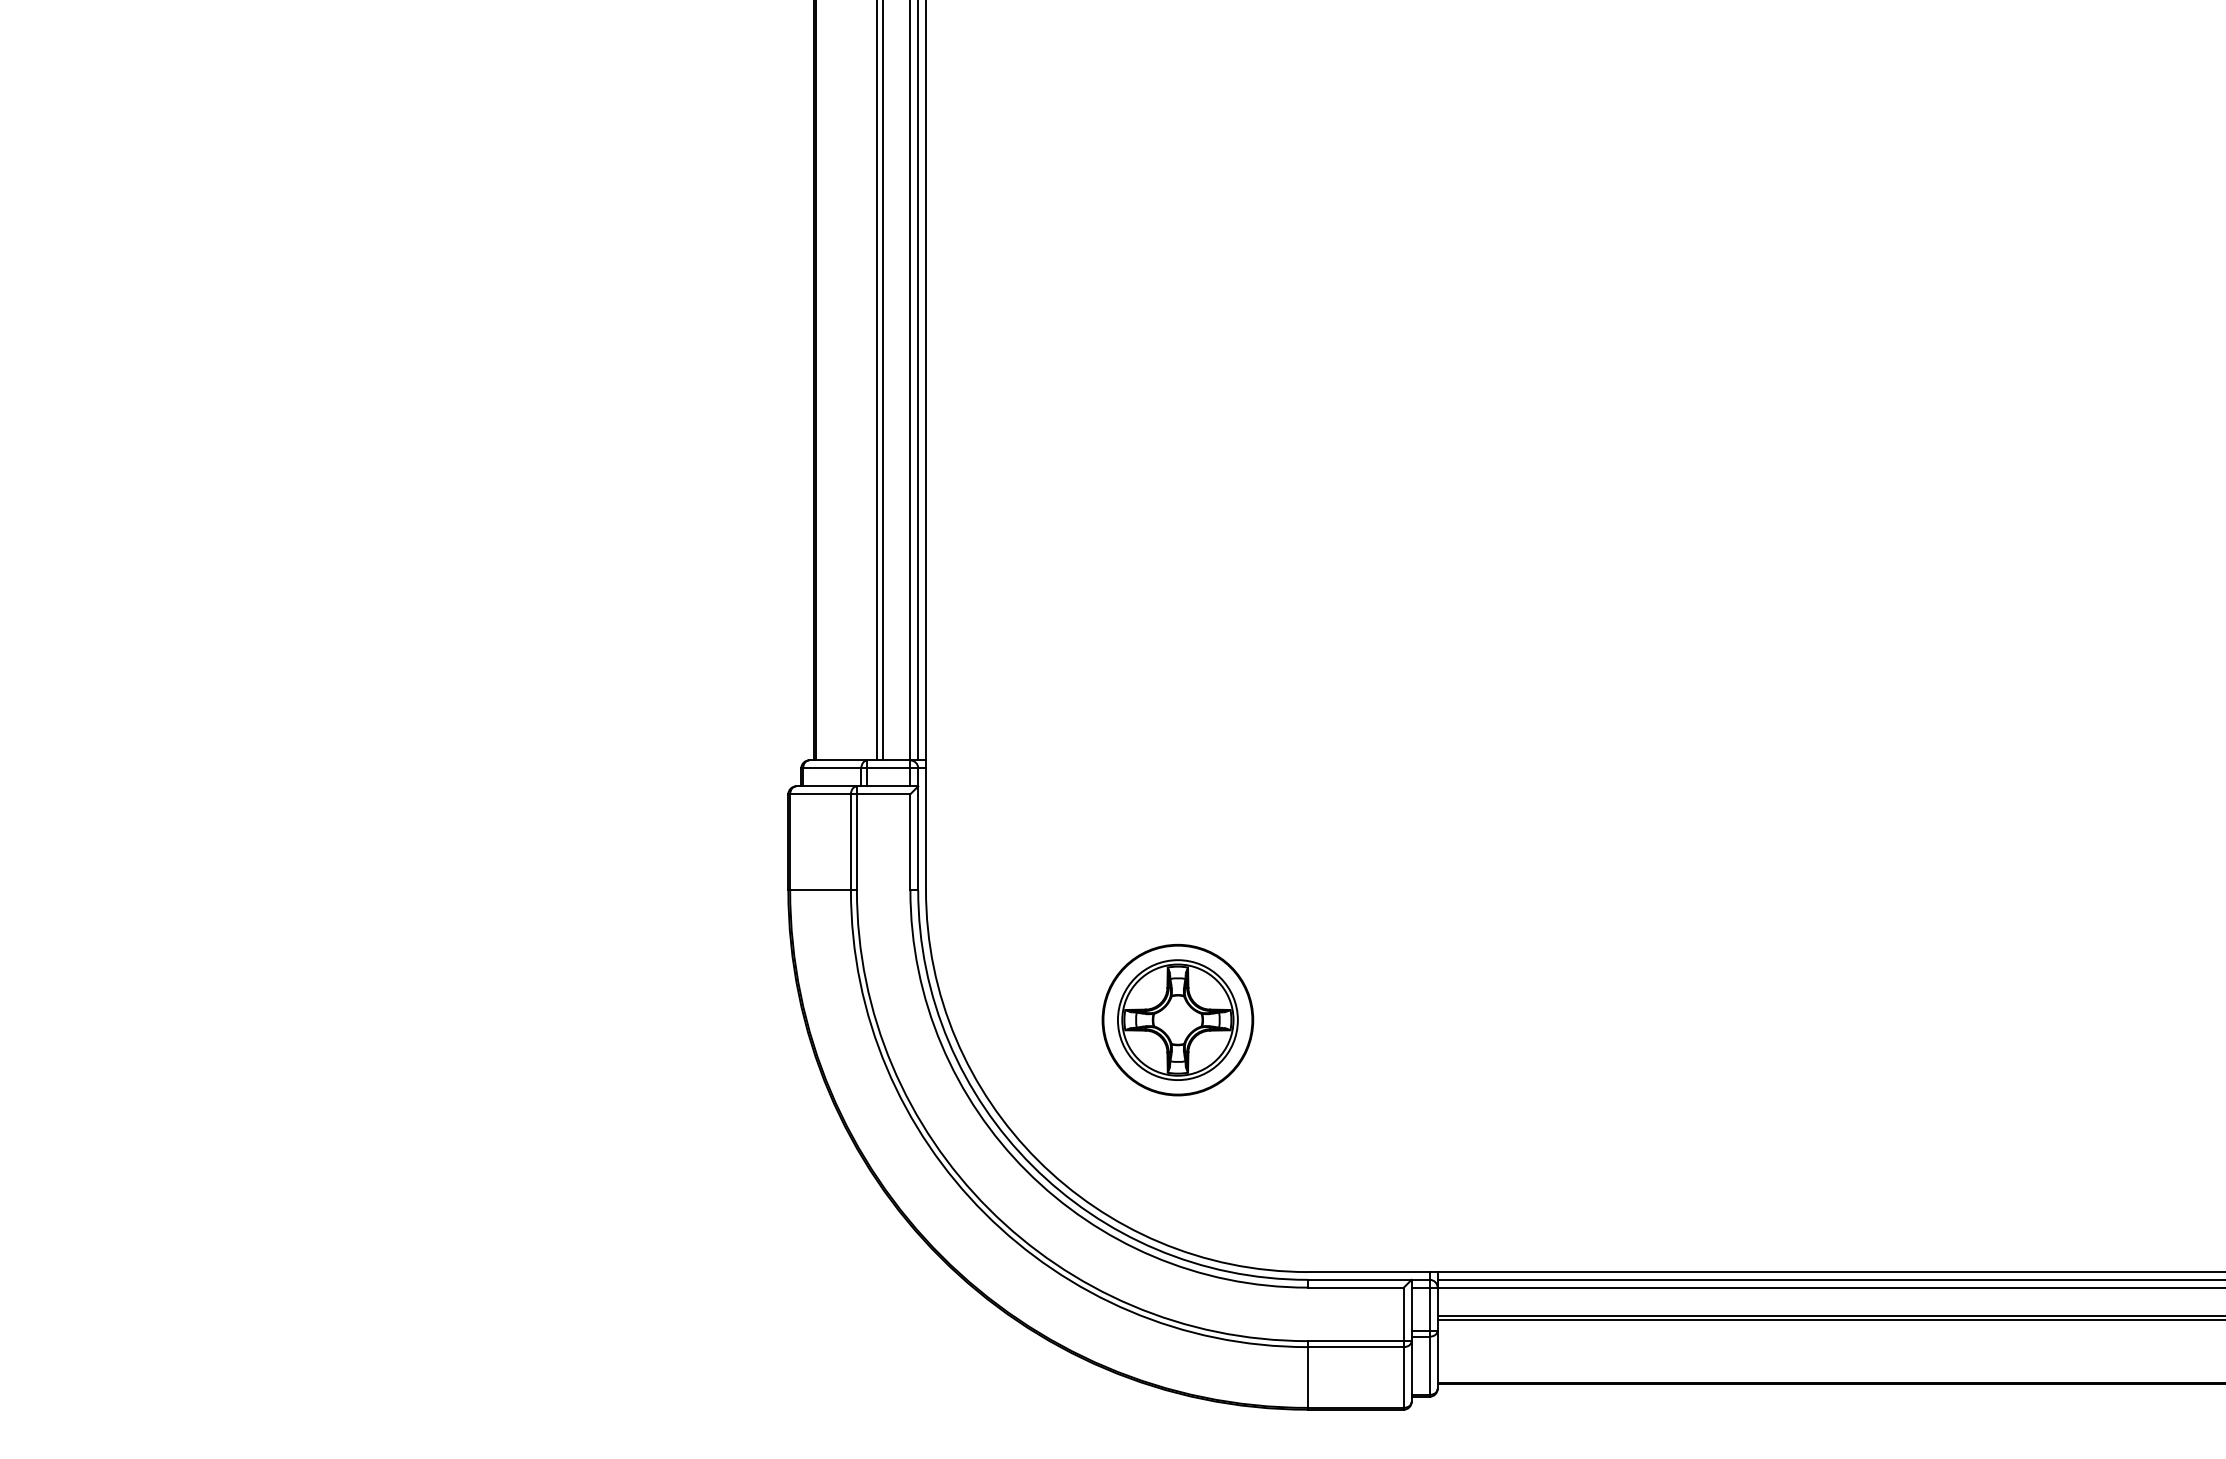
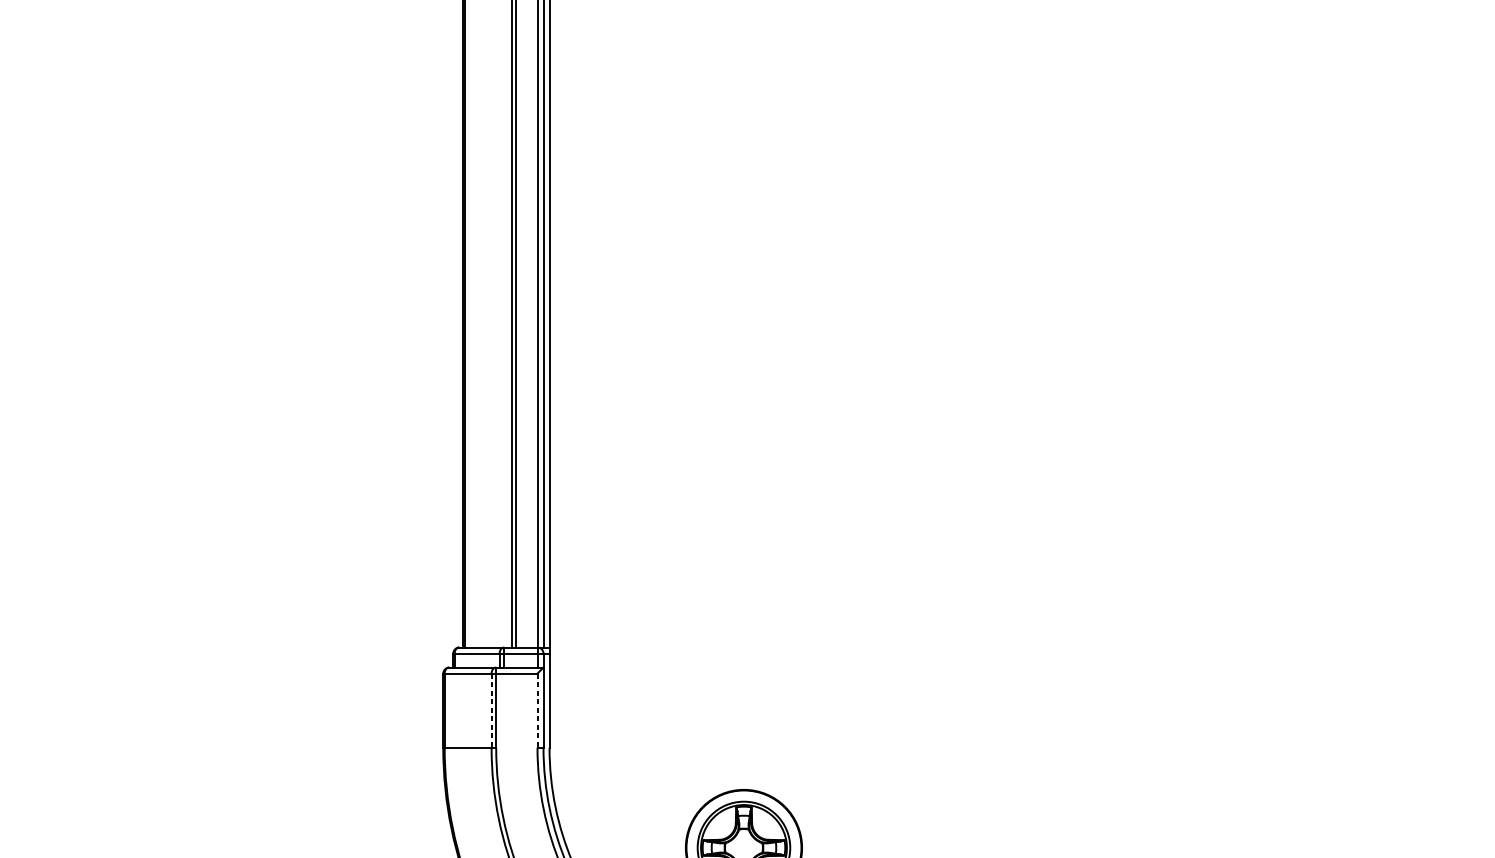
line: (850, 842) -> (491, 710), solid -> dashed
line: (910, 842) -> (537, 710), solid -> dashed

